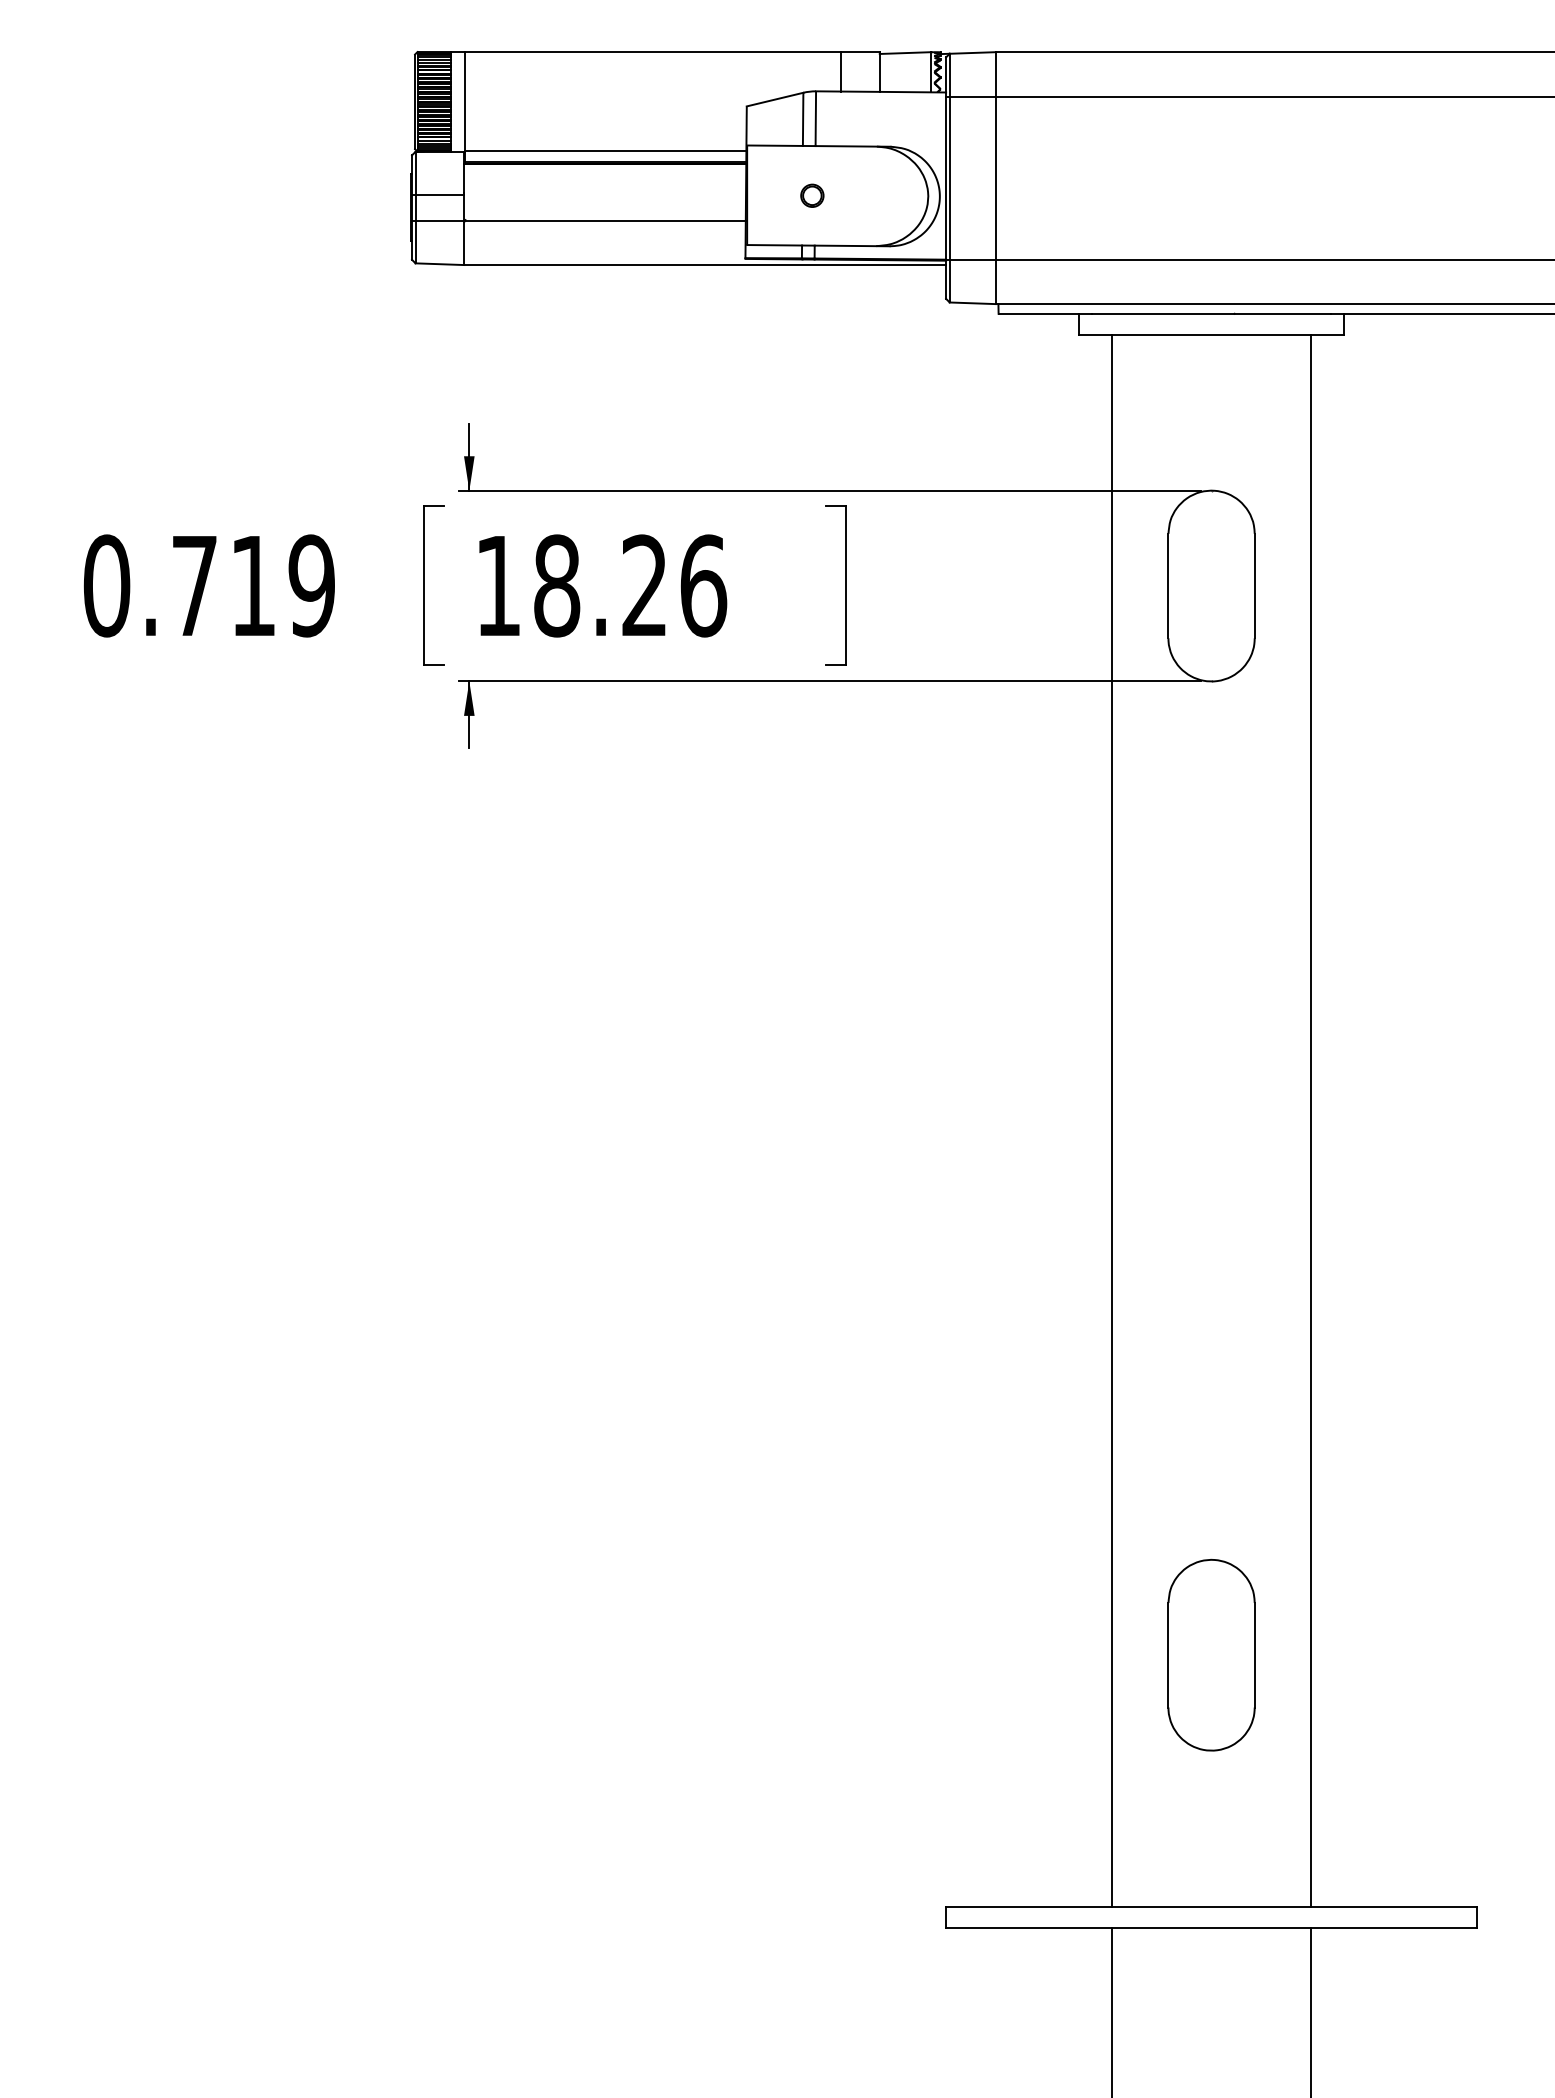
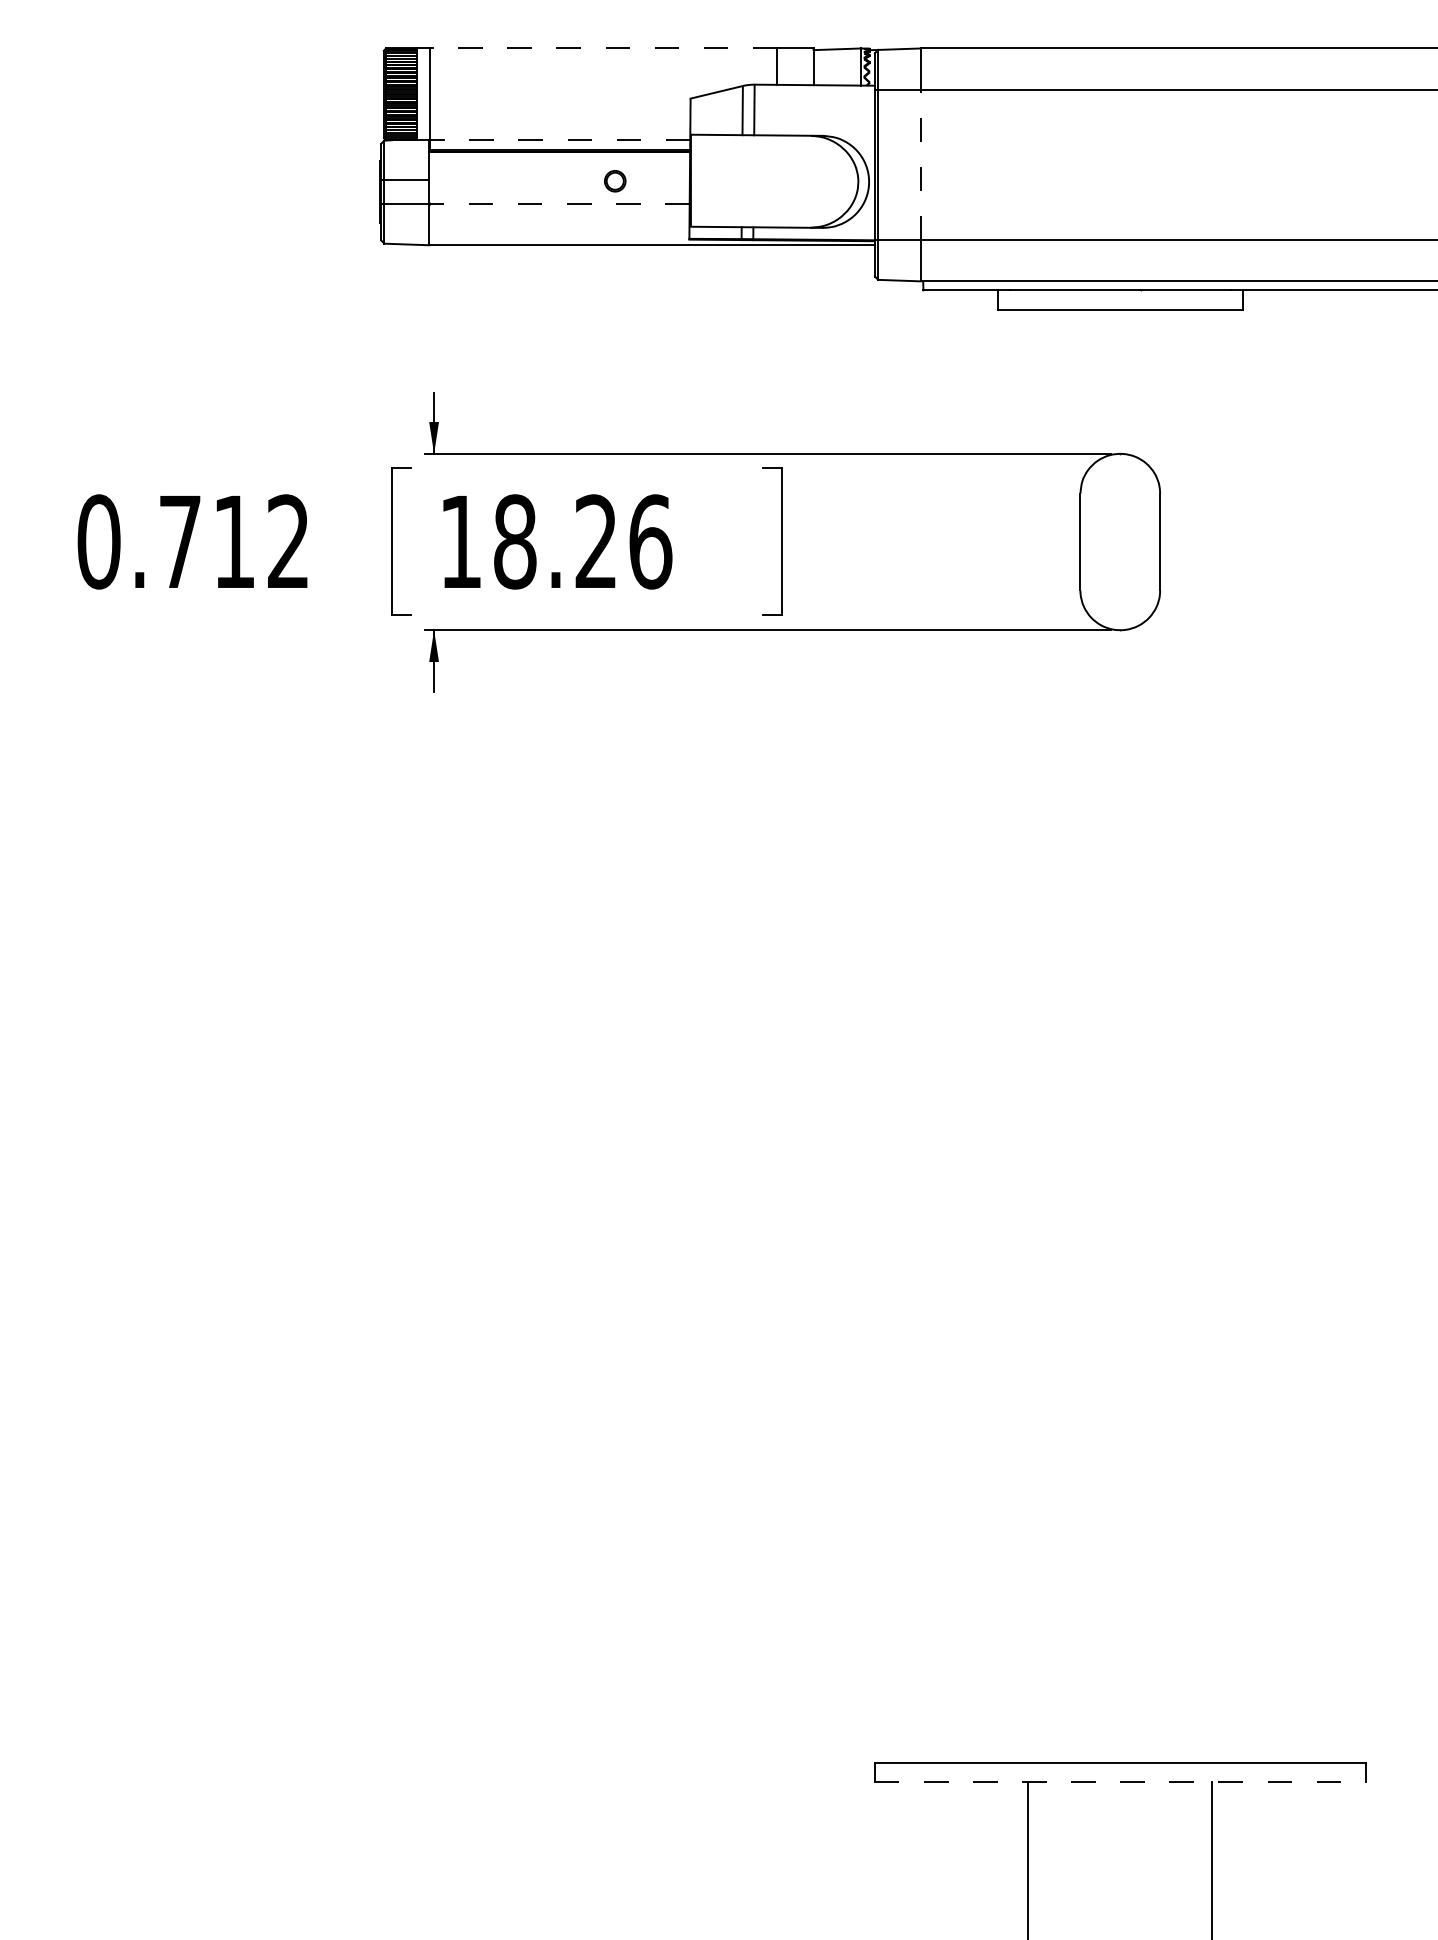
line: (652, 52) -> (603, 48), solid -> dashed
line: (604, 151) -> (559, 140), solid -> dashed
line: (995, 177) -> (920, 164), solid -> dashed
part: (812, 196) -> (615, 181), moved
line: (604, 220) -> (559, 204), solid -> dashed
text: (311, 585) -> (288, 541), 0.719 -> 0.712
line: (1112, 1119) -> (1028, 1035), removed
line: (1311, 1119) -> (1212, 1035), removed
part: (1211, 1655) -> (1120, 1530), removed
line: (1211, 1927) -> (1120, 1782), solid -> dashed

